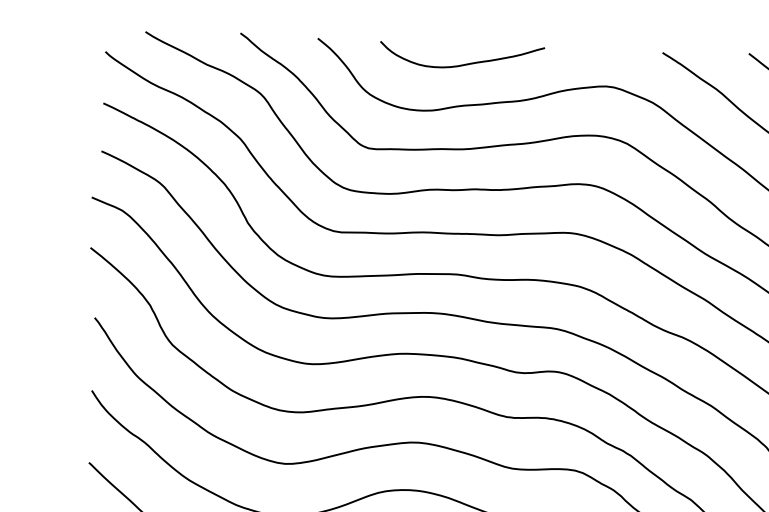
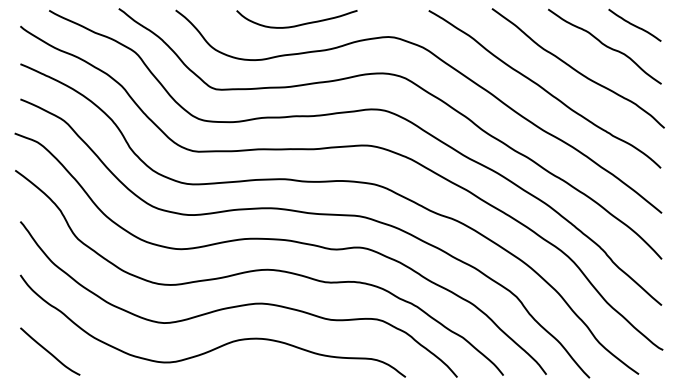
curve: (462, 63) -> (297, 24), moved

